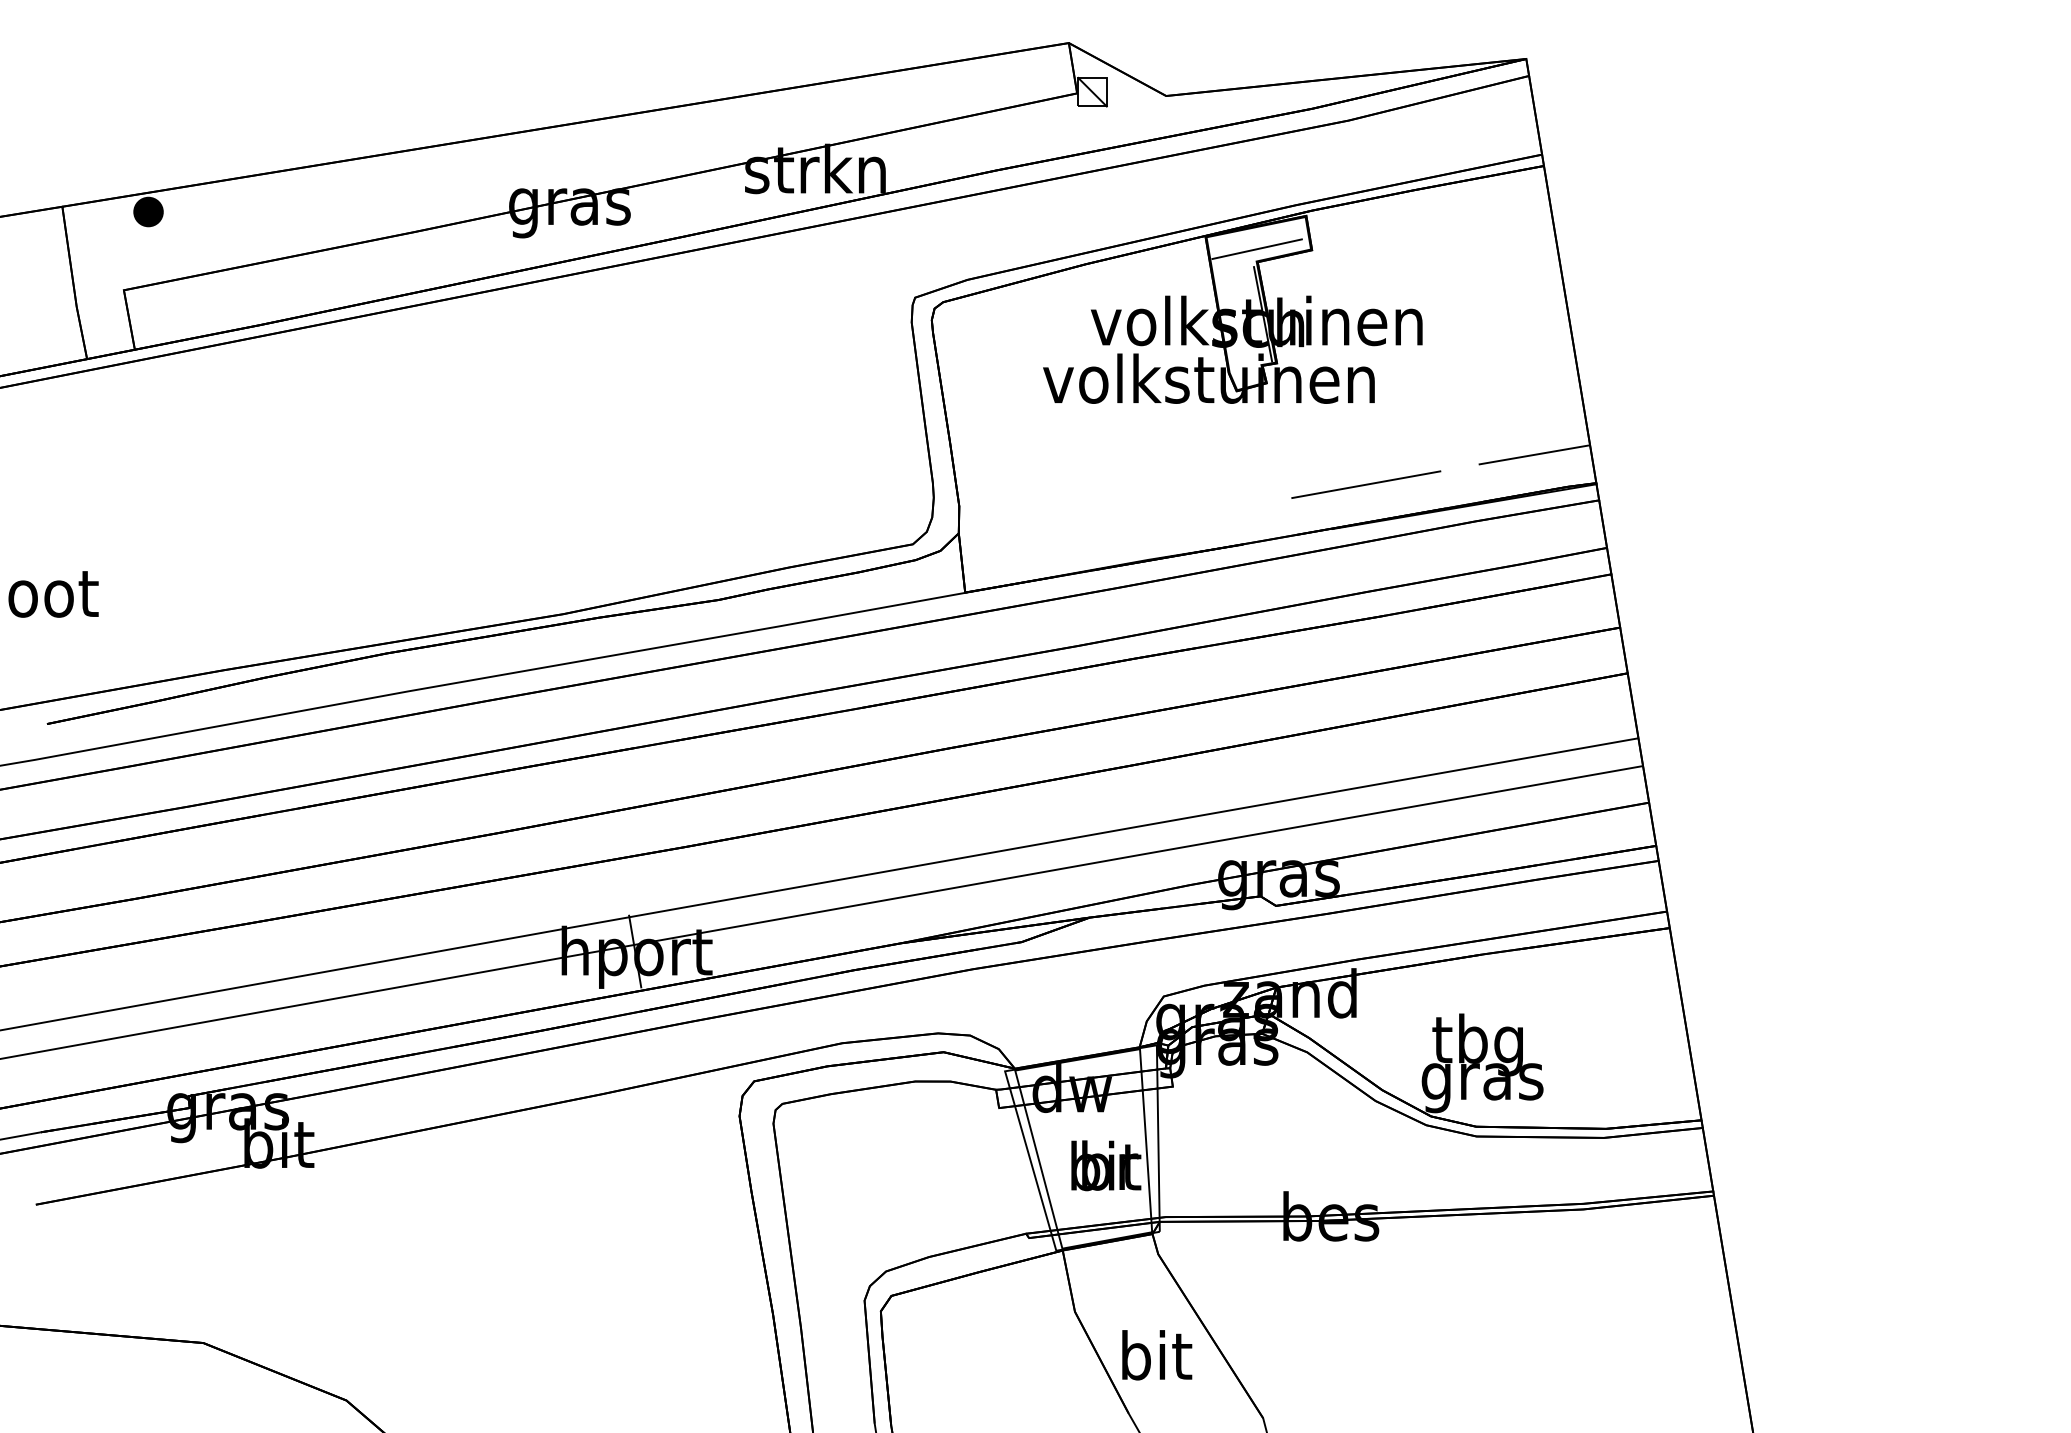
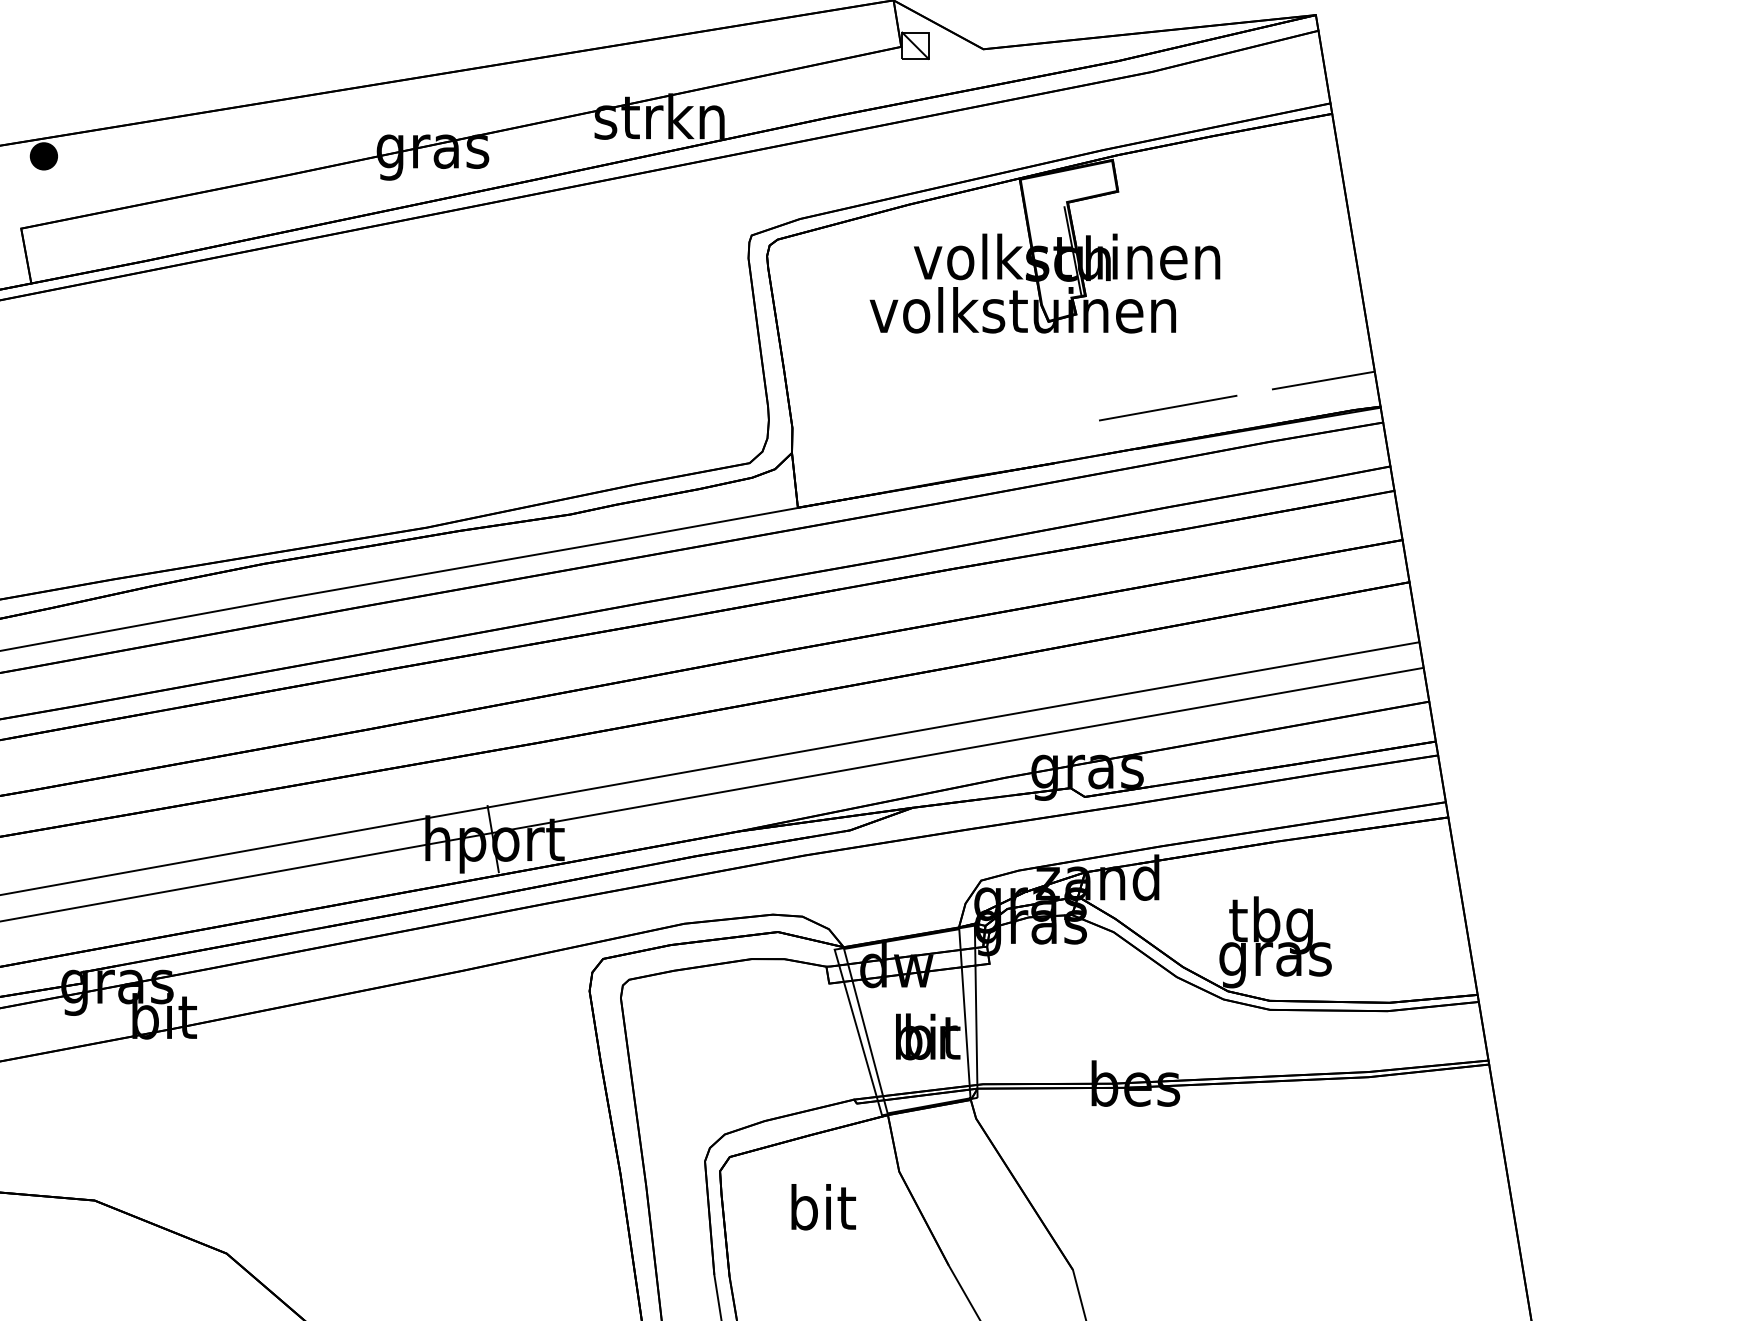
line: (1256, 249) -> (1066, 190), removed
text: (1157, 1355) -> (824, 1207), moved

